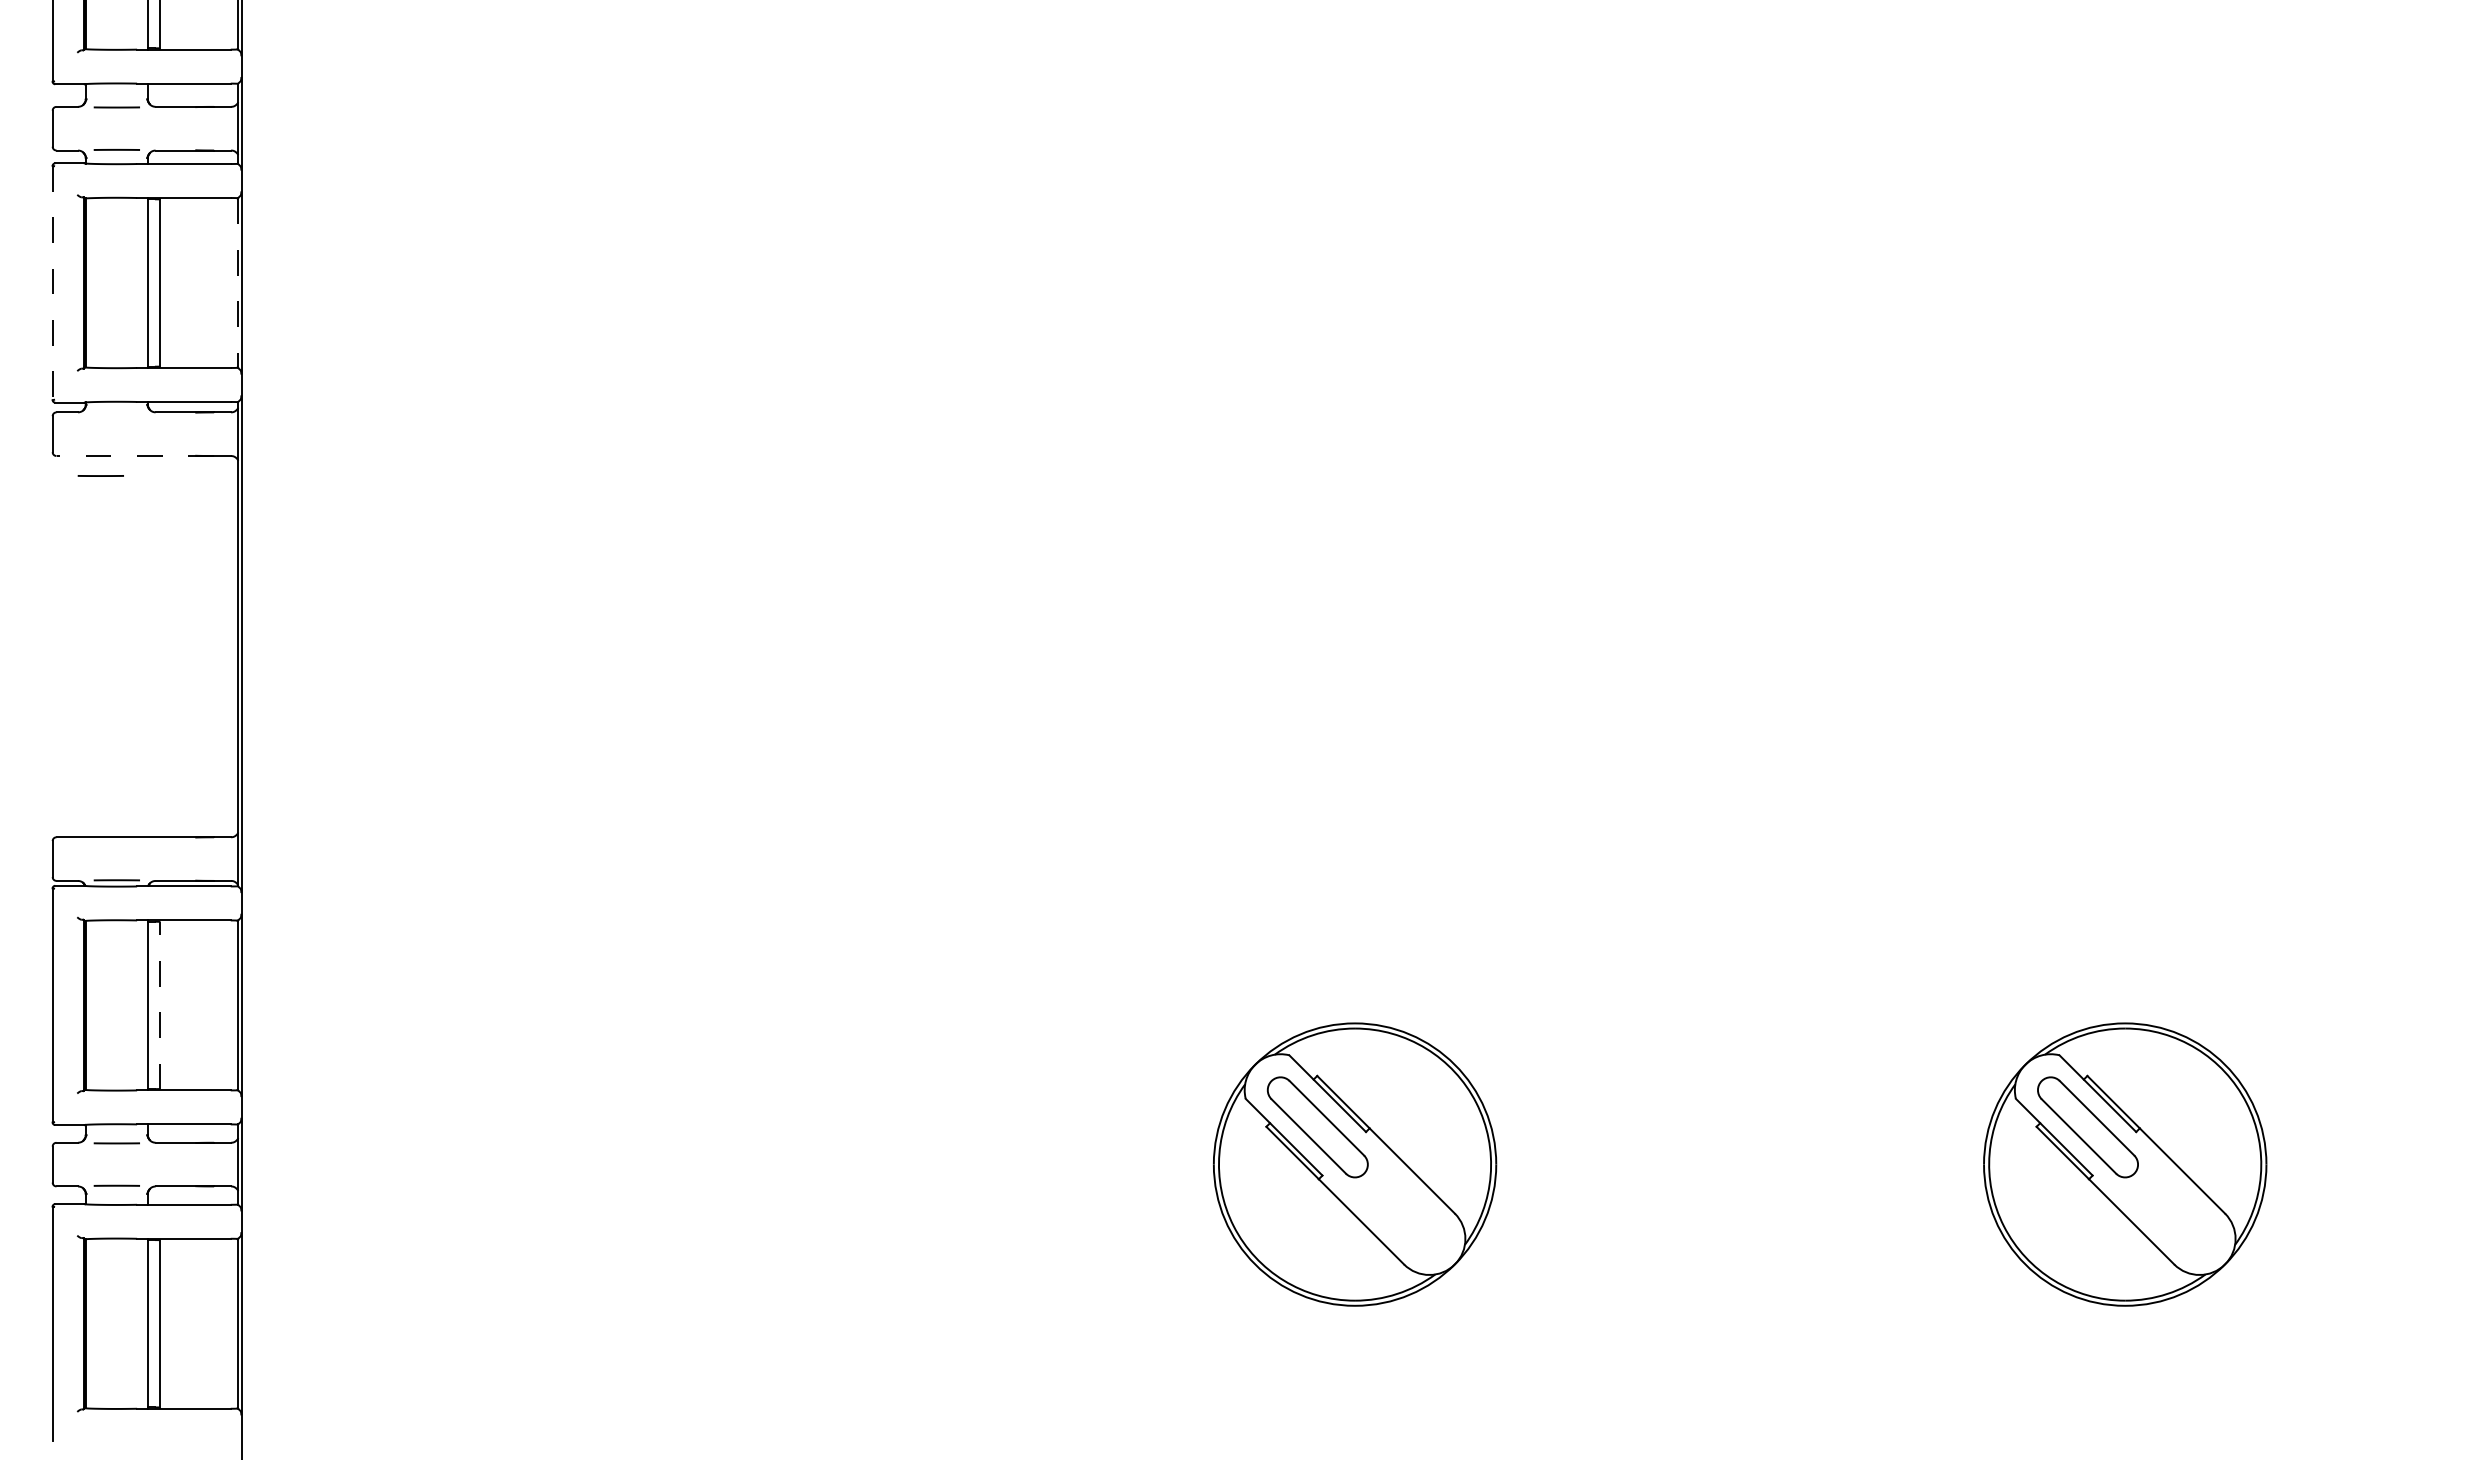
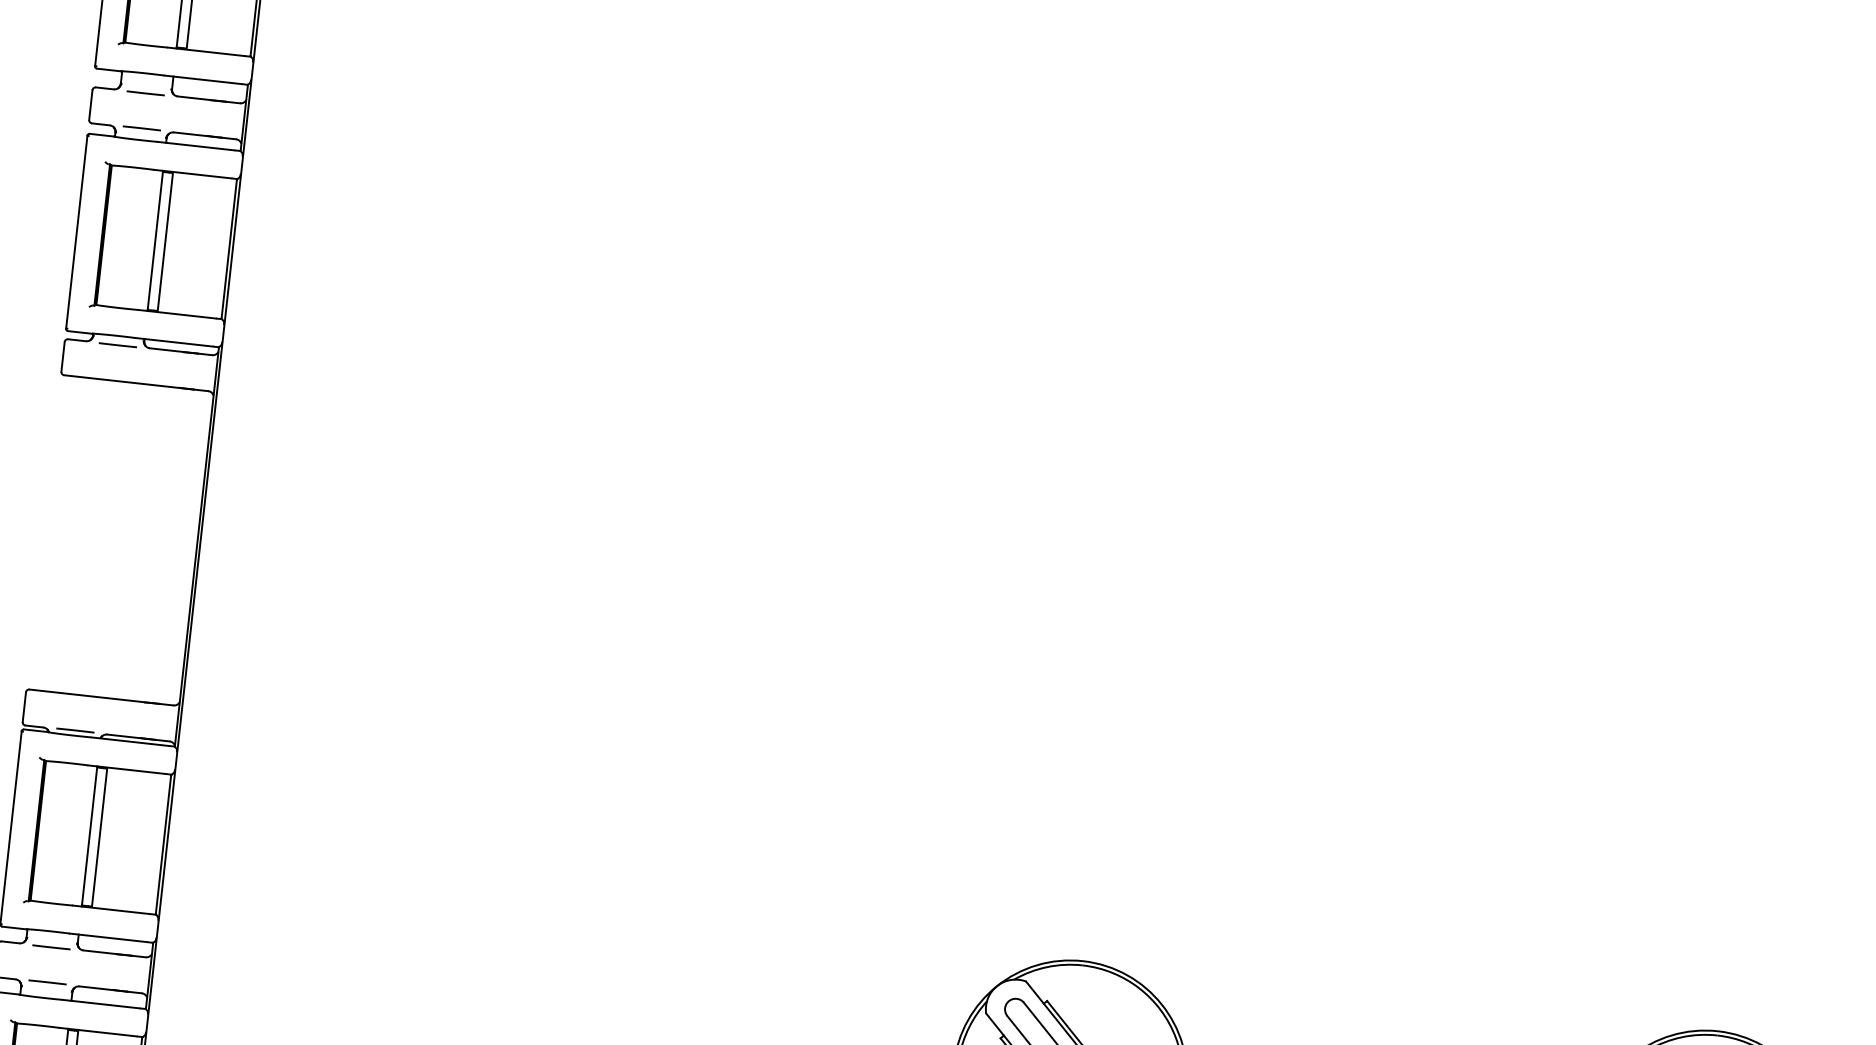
line: (52, 283) -> (76, 232), dashed -> solid
line: (237, 283) -> (229, 249), dashed -> solid
line: (135, 456) -> (129, 382), dashed -> solid
line: (100, 475) -> (117, 344), moved
line: (160, 1005) -> (99, 837), dashed -> solid

